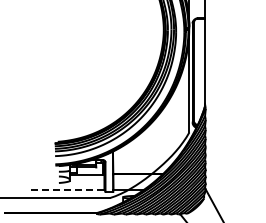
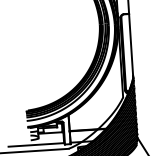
line: (65, 189) -> (35, 144), dashed -> solid

